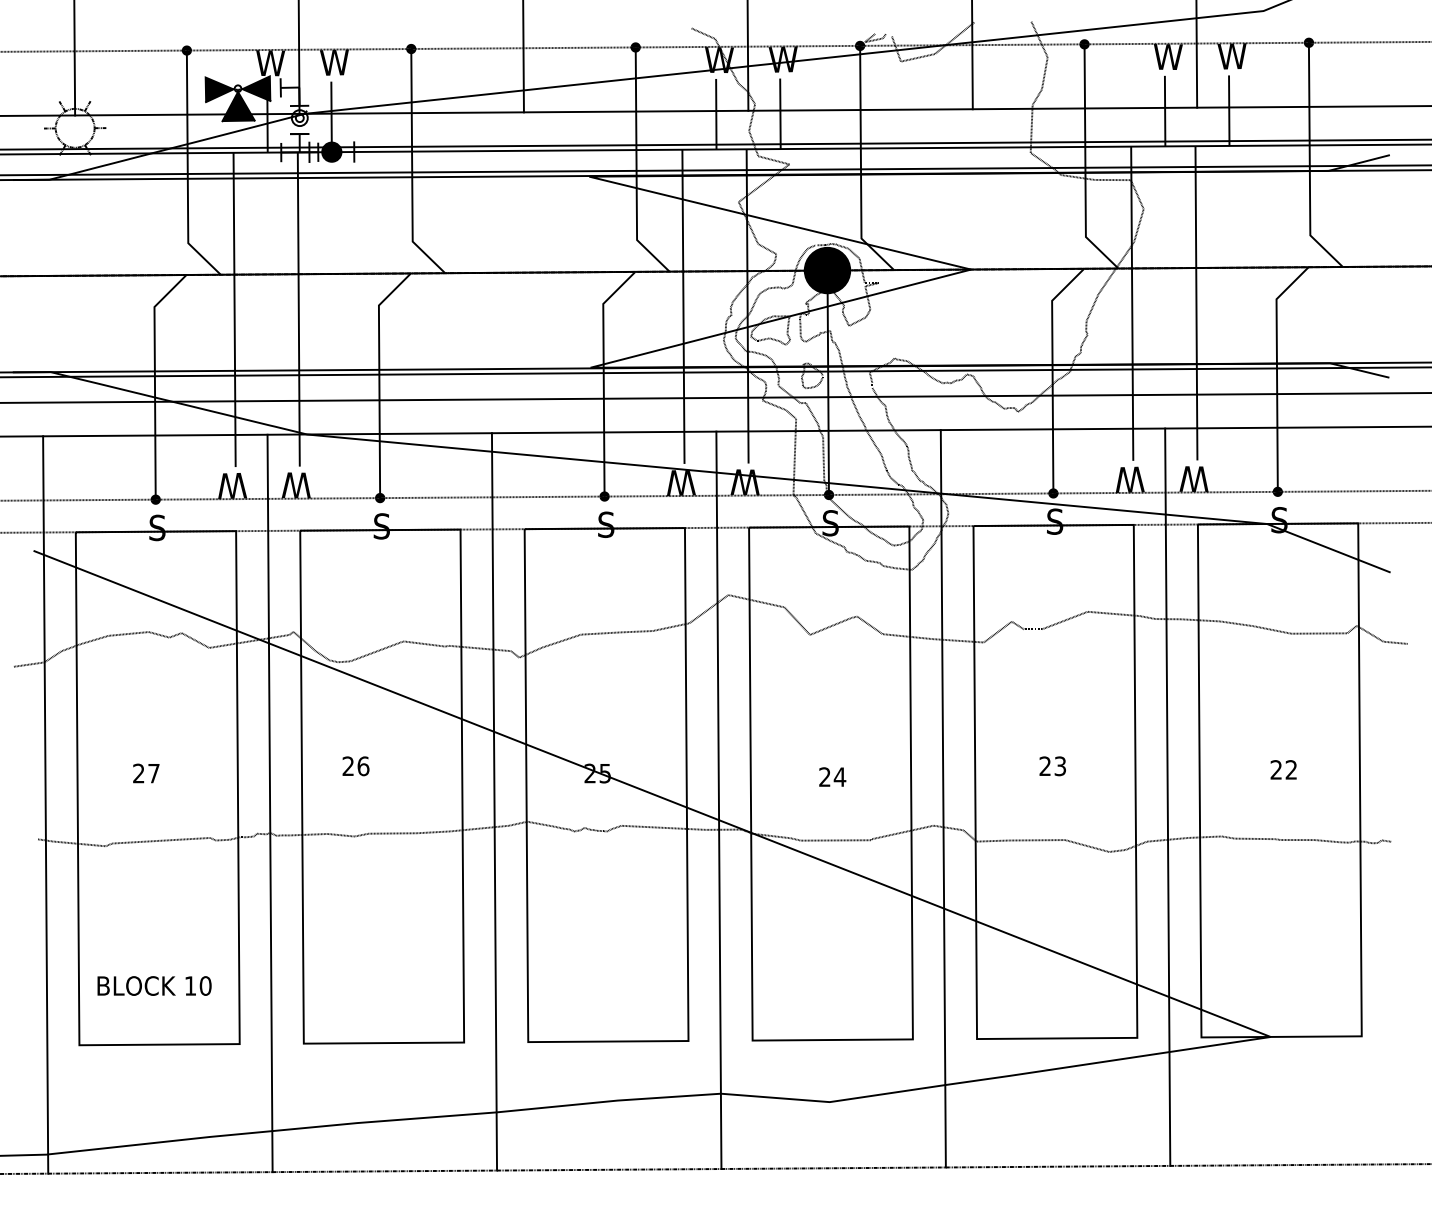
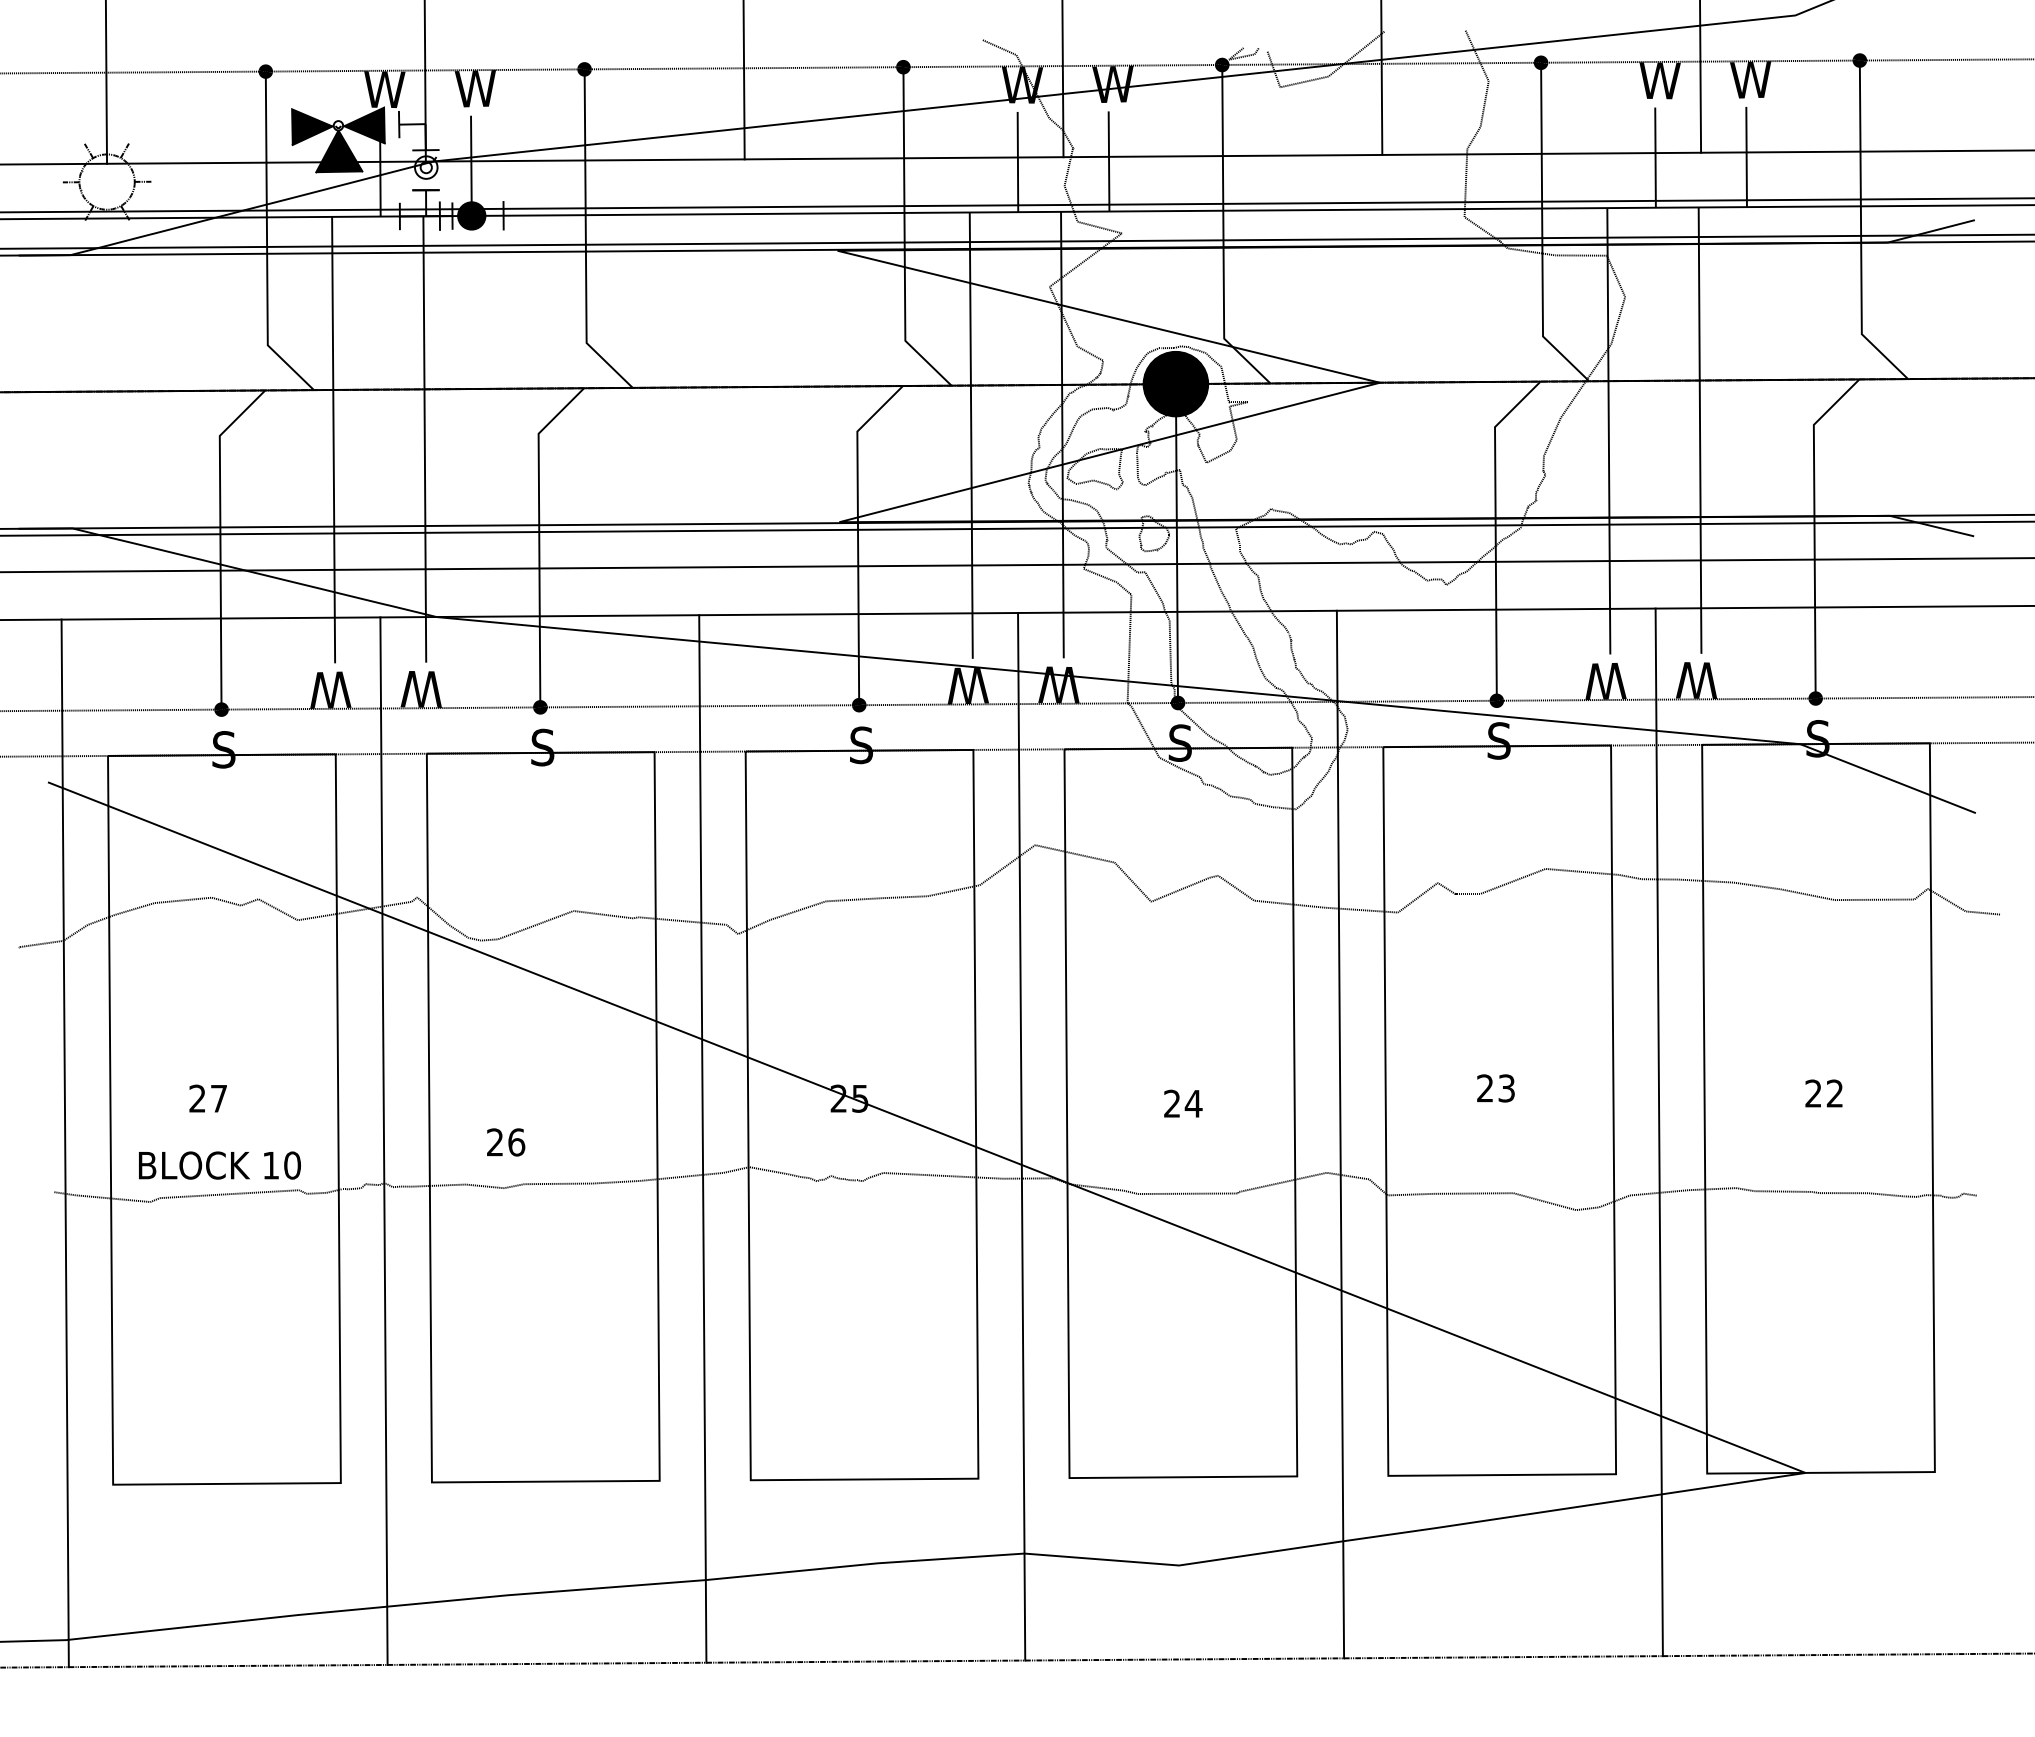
text: (356, 766) -> (506, 1142), moved
text: (154, 985) -> (219, 1165), moved

